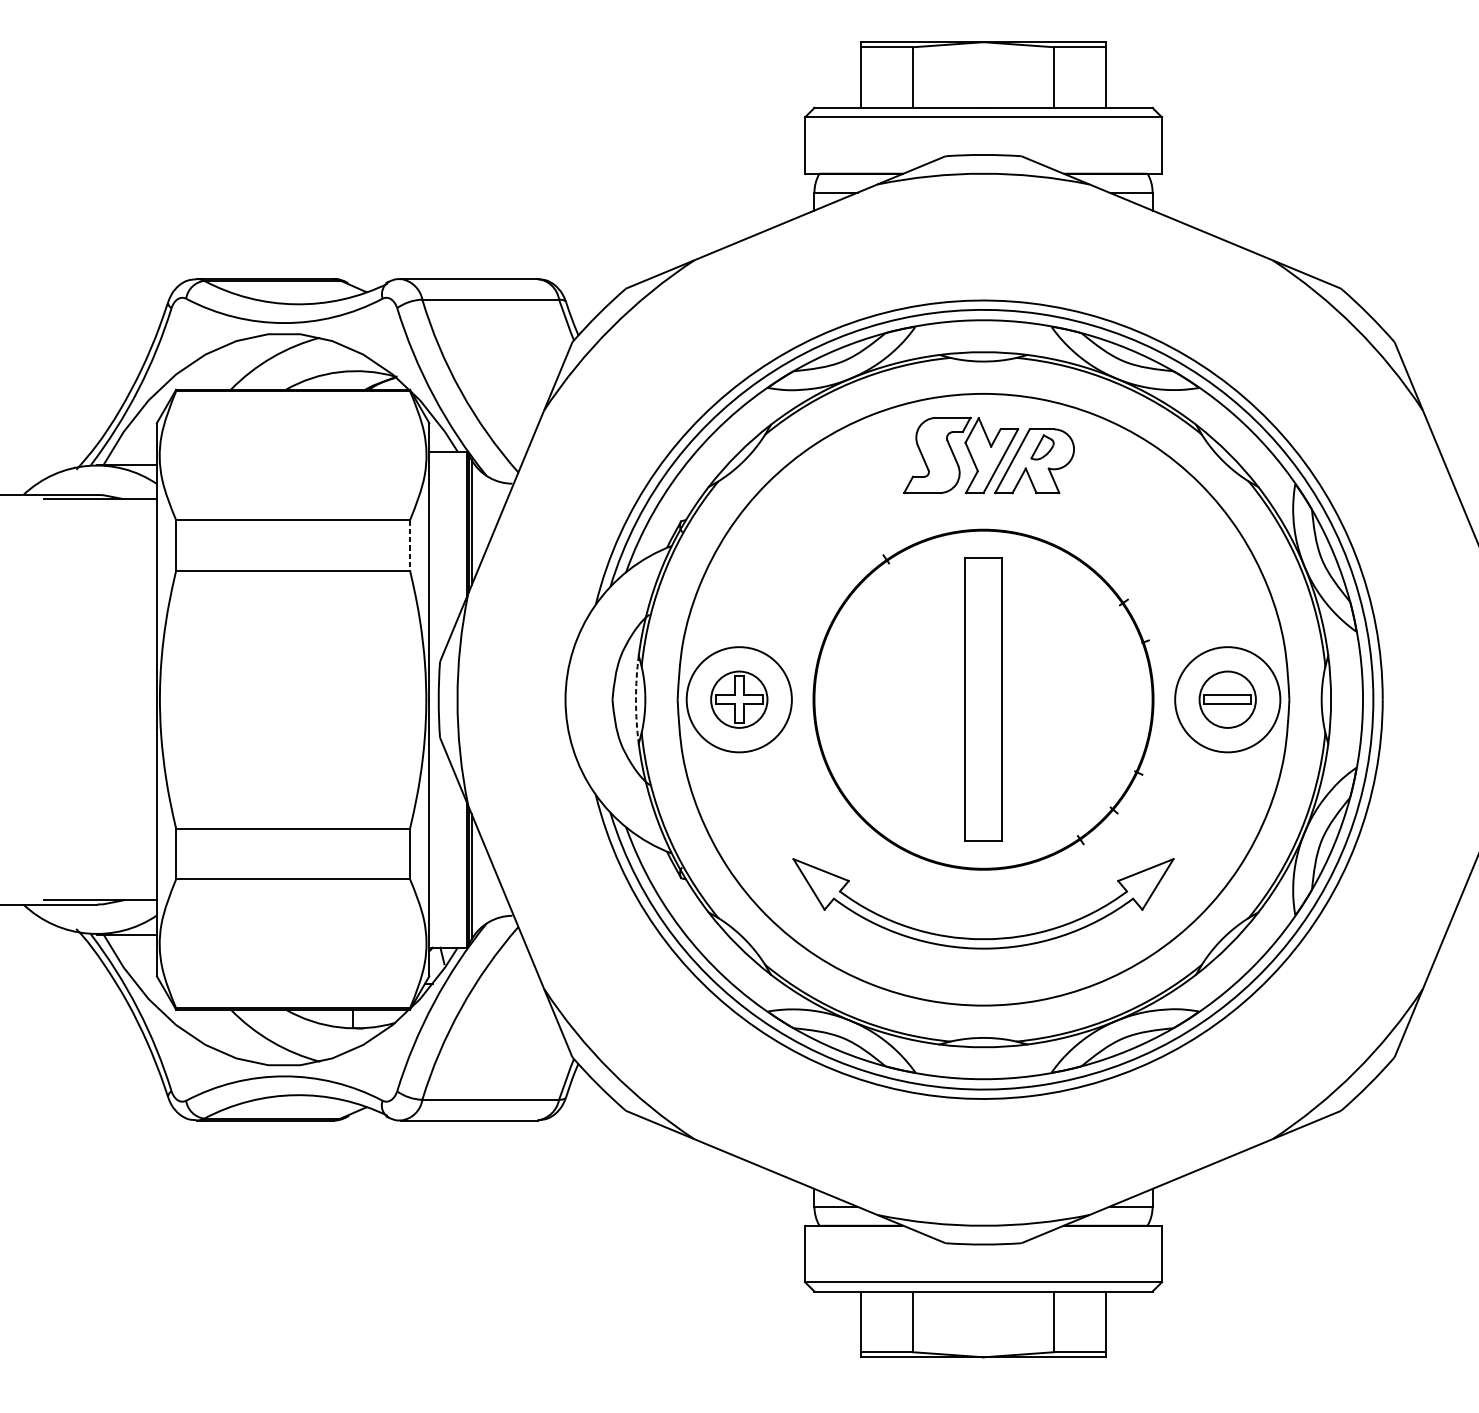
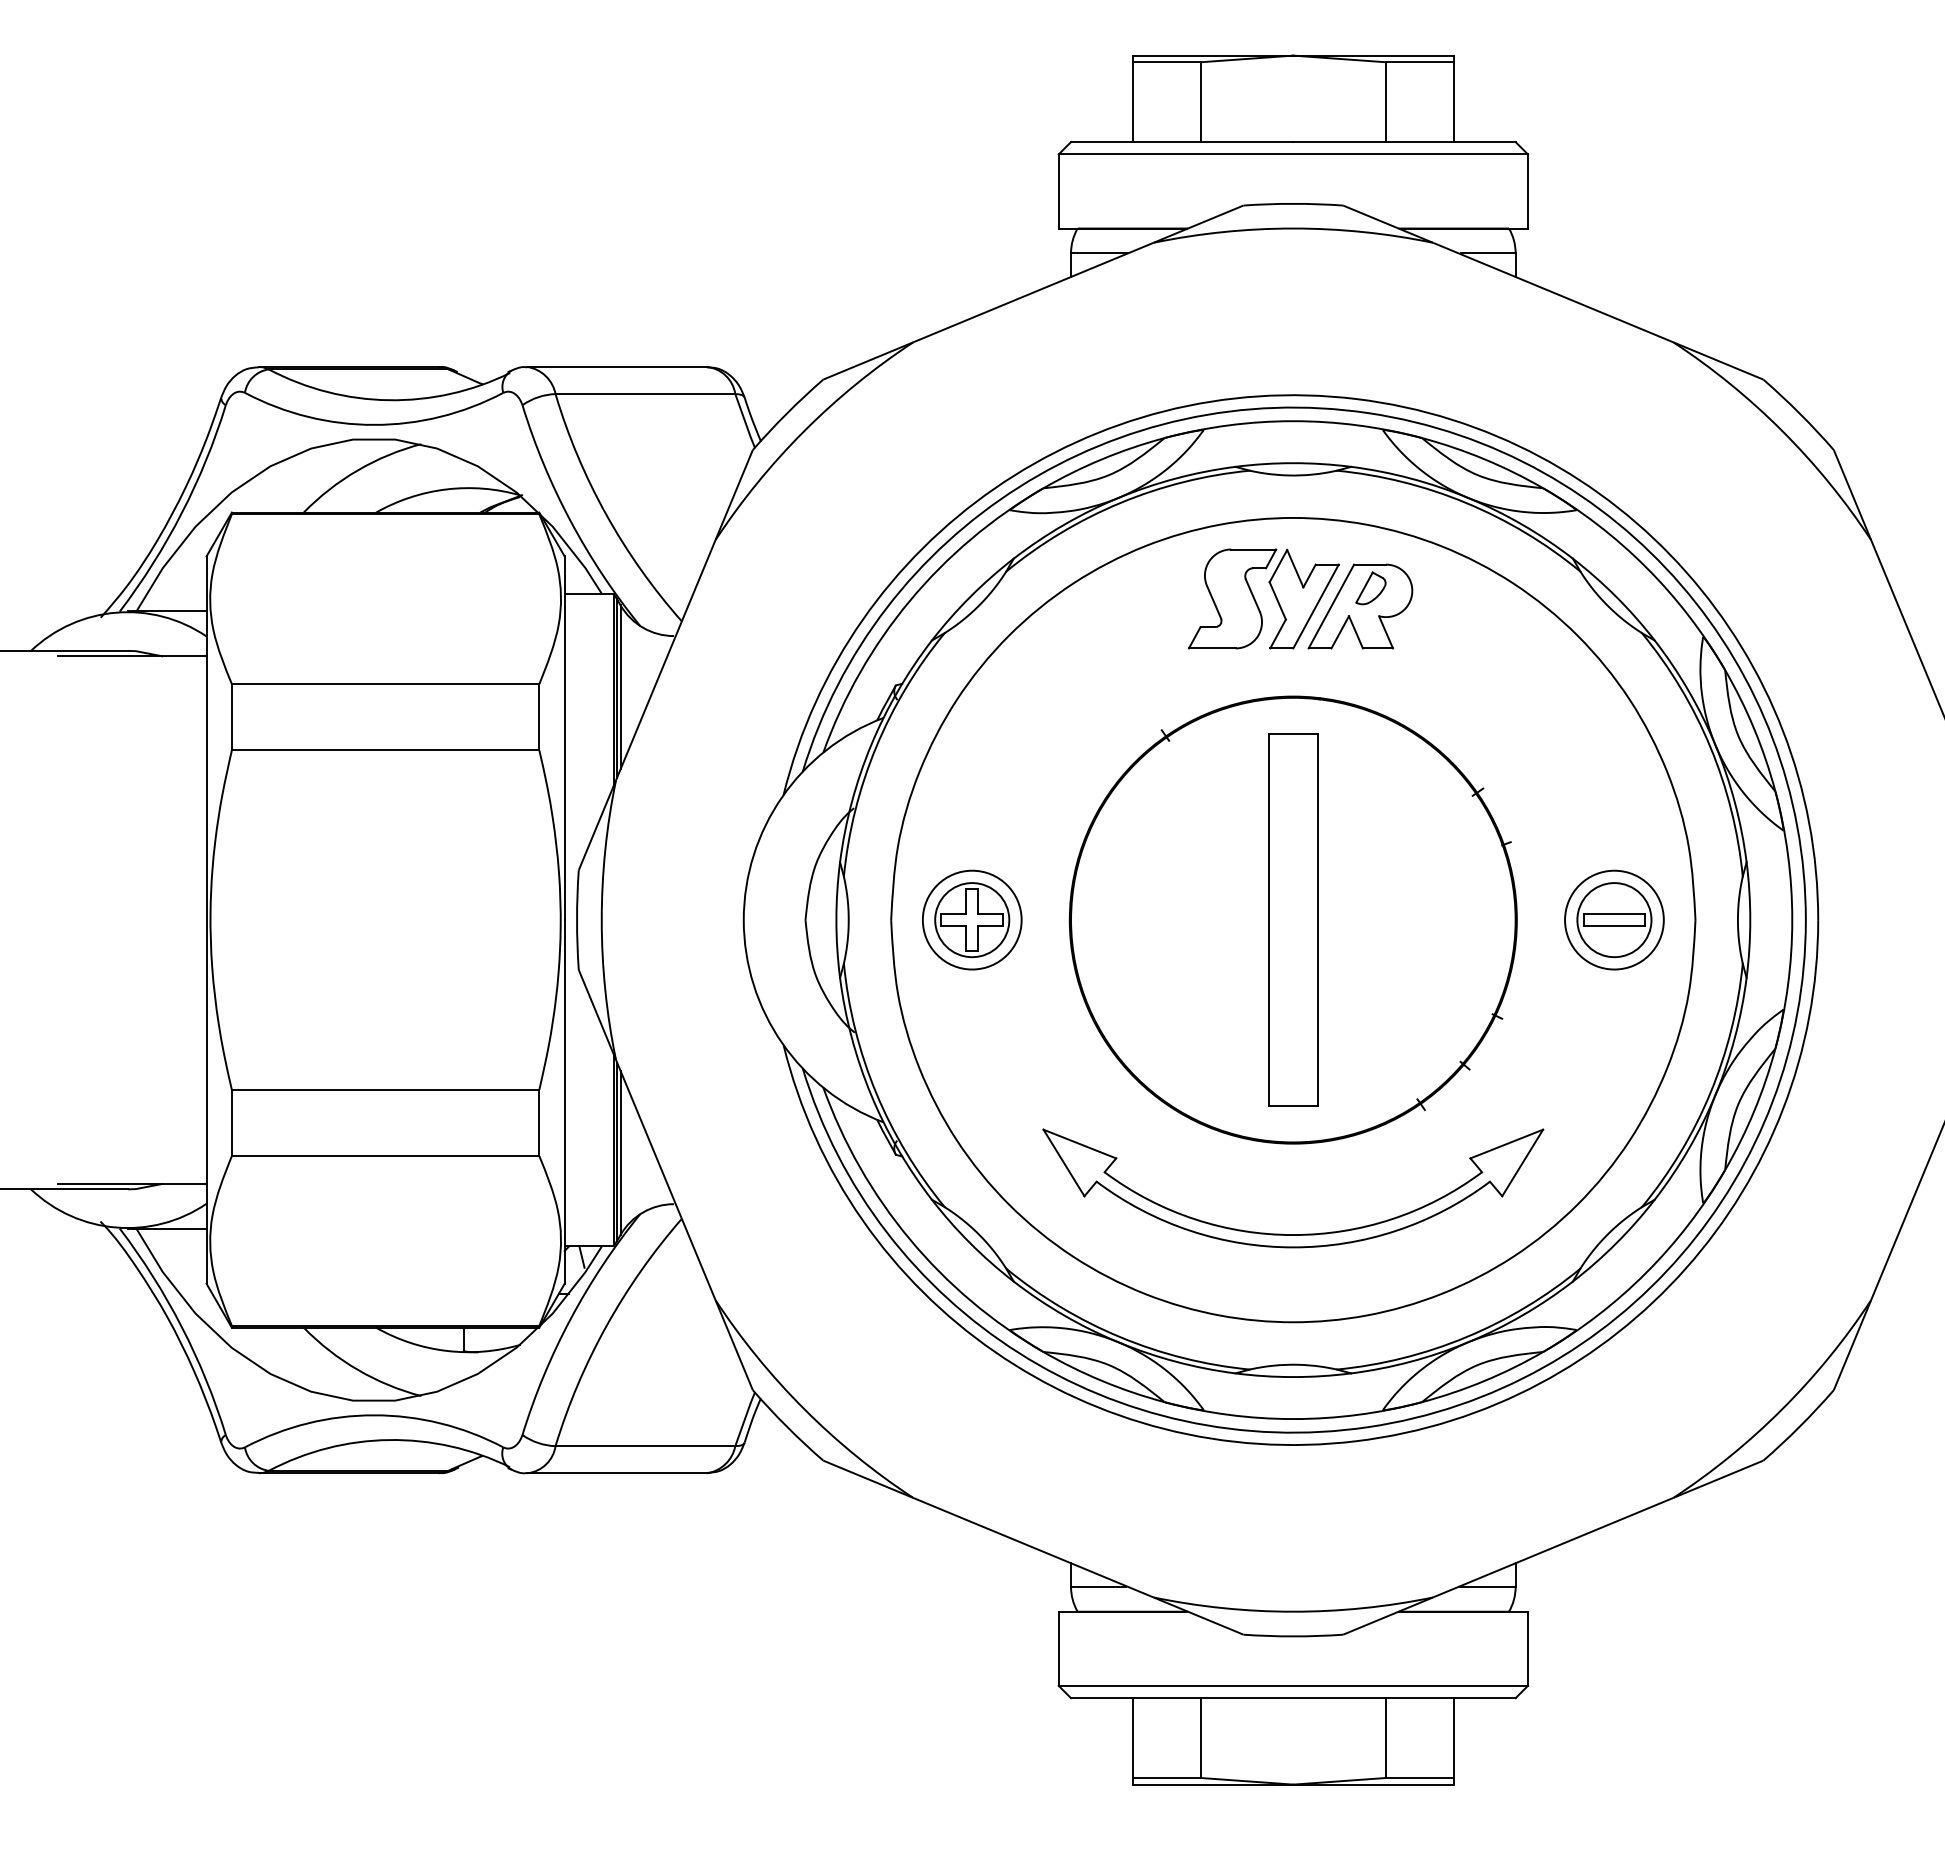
line: (410, 545) -> (539, 717), dashed -> solid
circle: (738, 699) -> (971, 919), size x0.71
circle: (1227, 699) -> (1614, 919), size x0.71
arc: (636, 700) -> (836, 920), dashed -> solid

